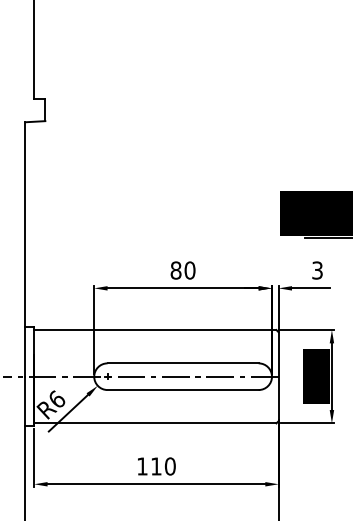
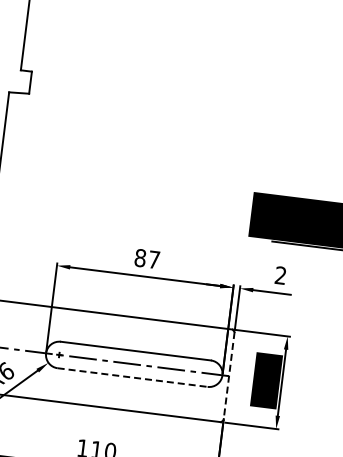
text: (189, 270) -> (153, 259), 80 -> 87
text: (317, 270) -> (280, 275), 3 -> 2
line: (278, 377) -> (228, 376), solid -> dashed
line: (183, 390) -> (132, 378), solid -> dashed

